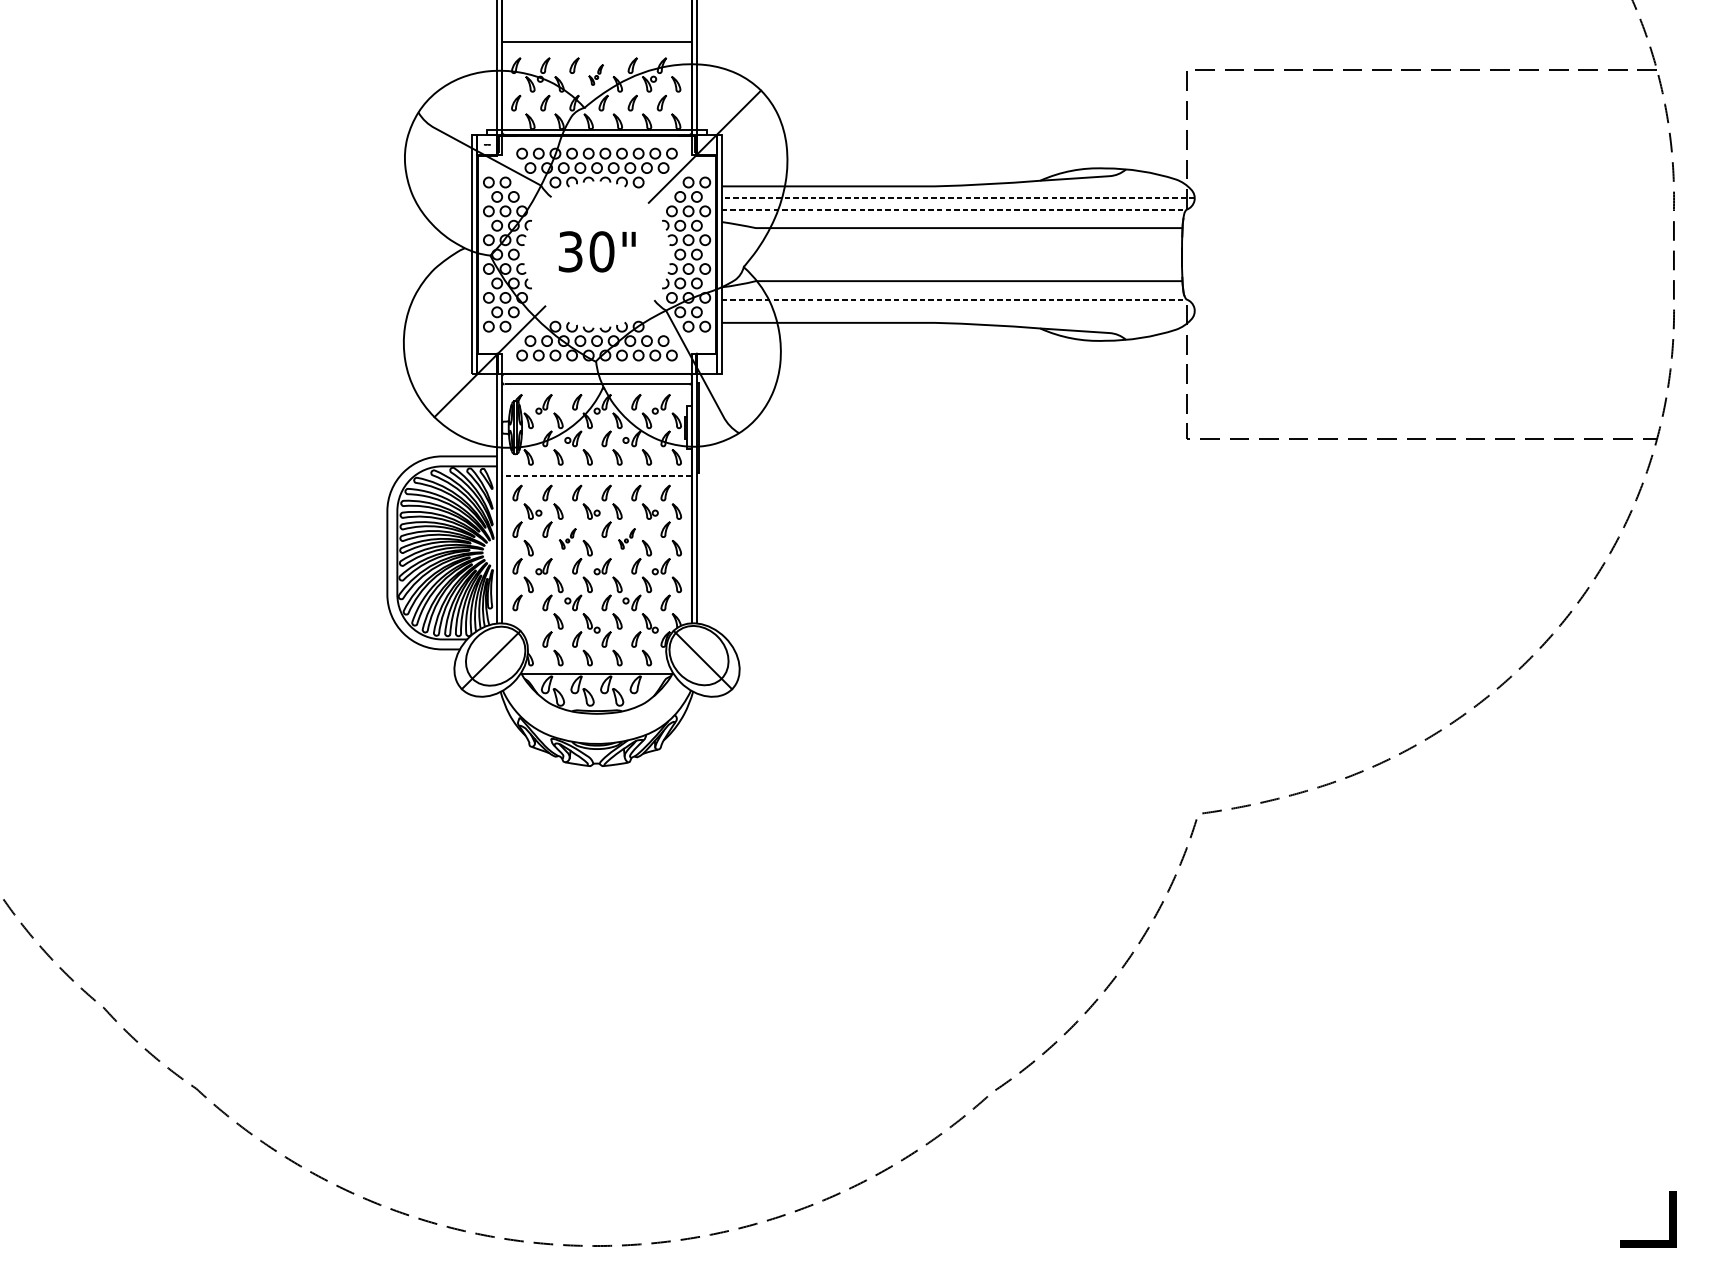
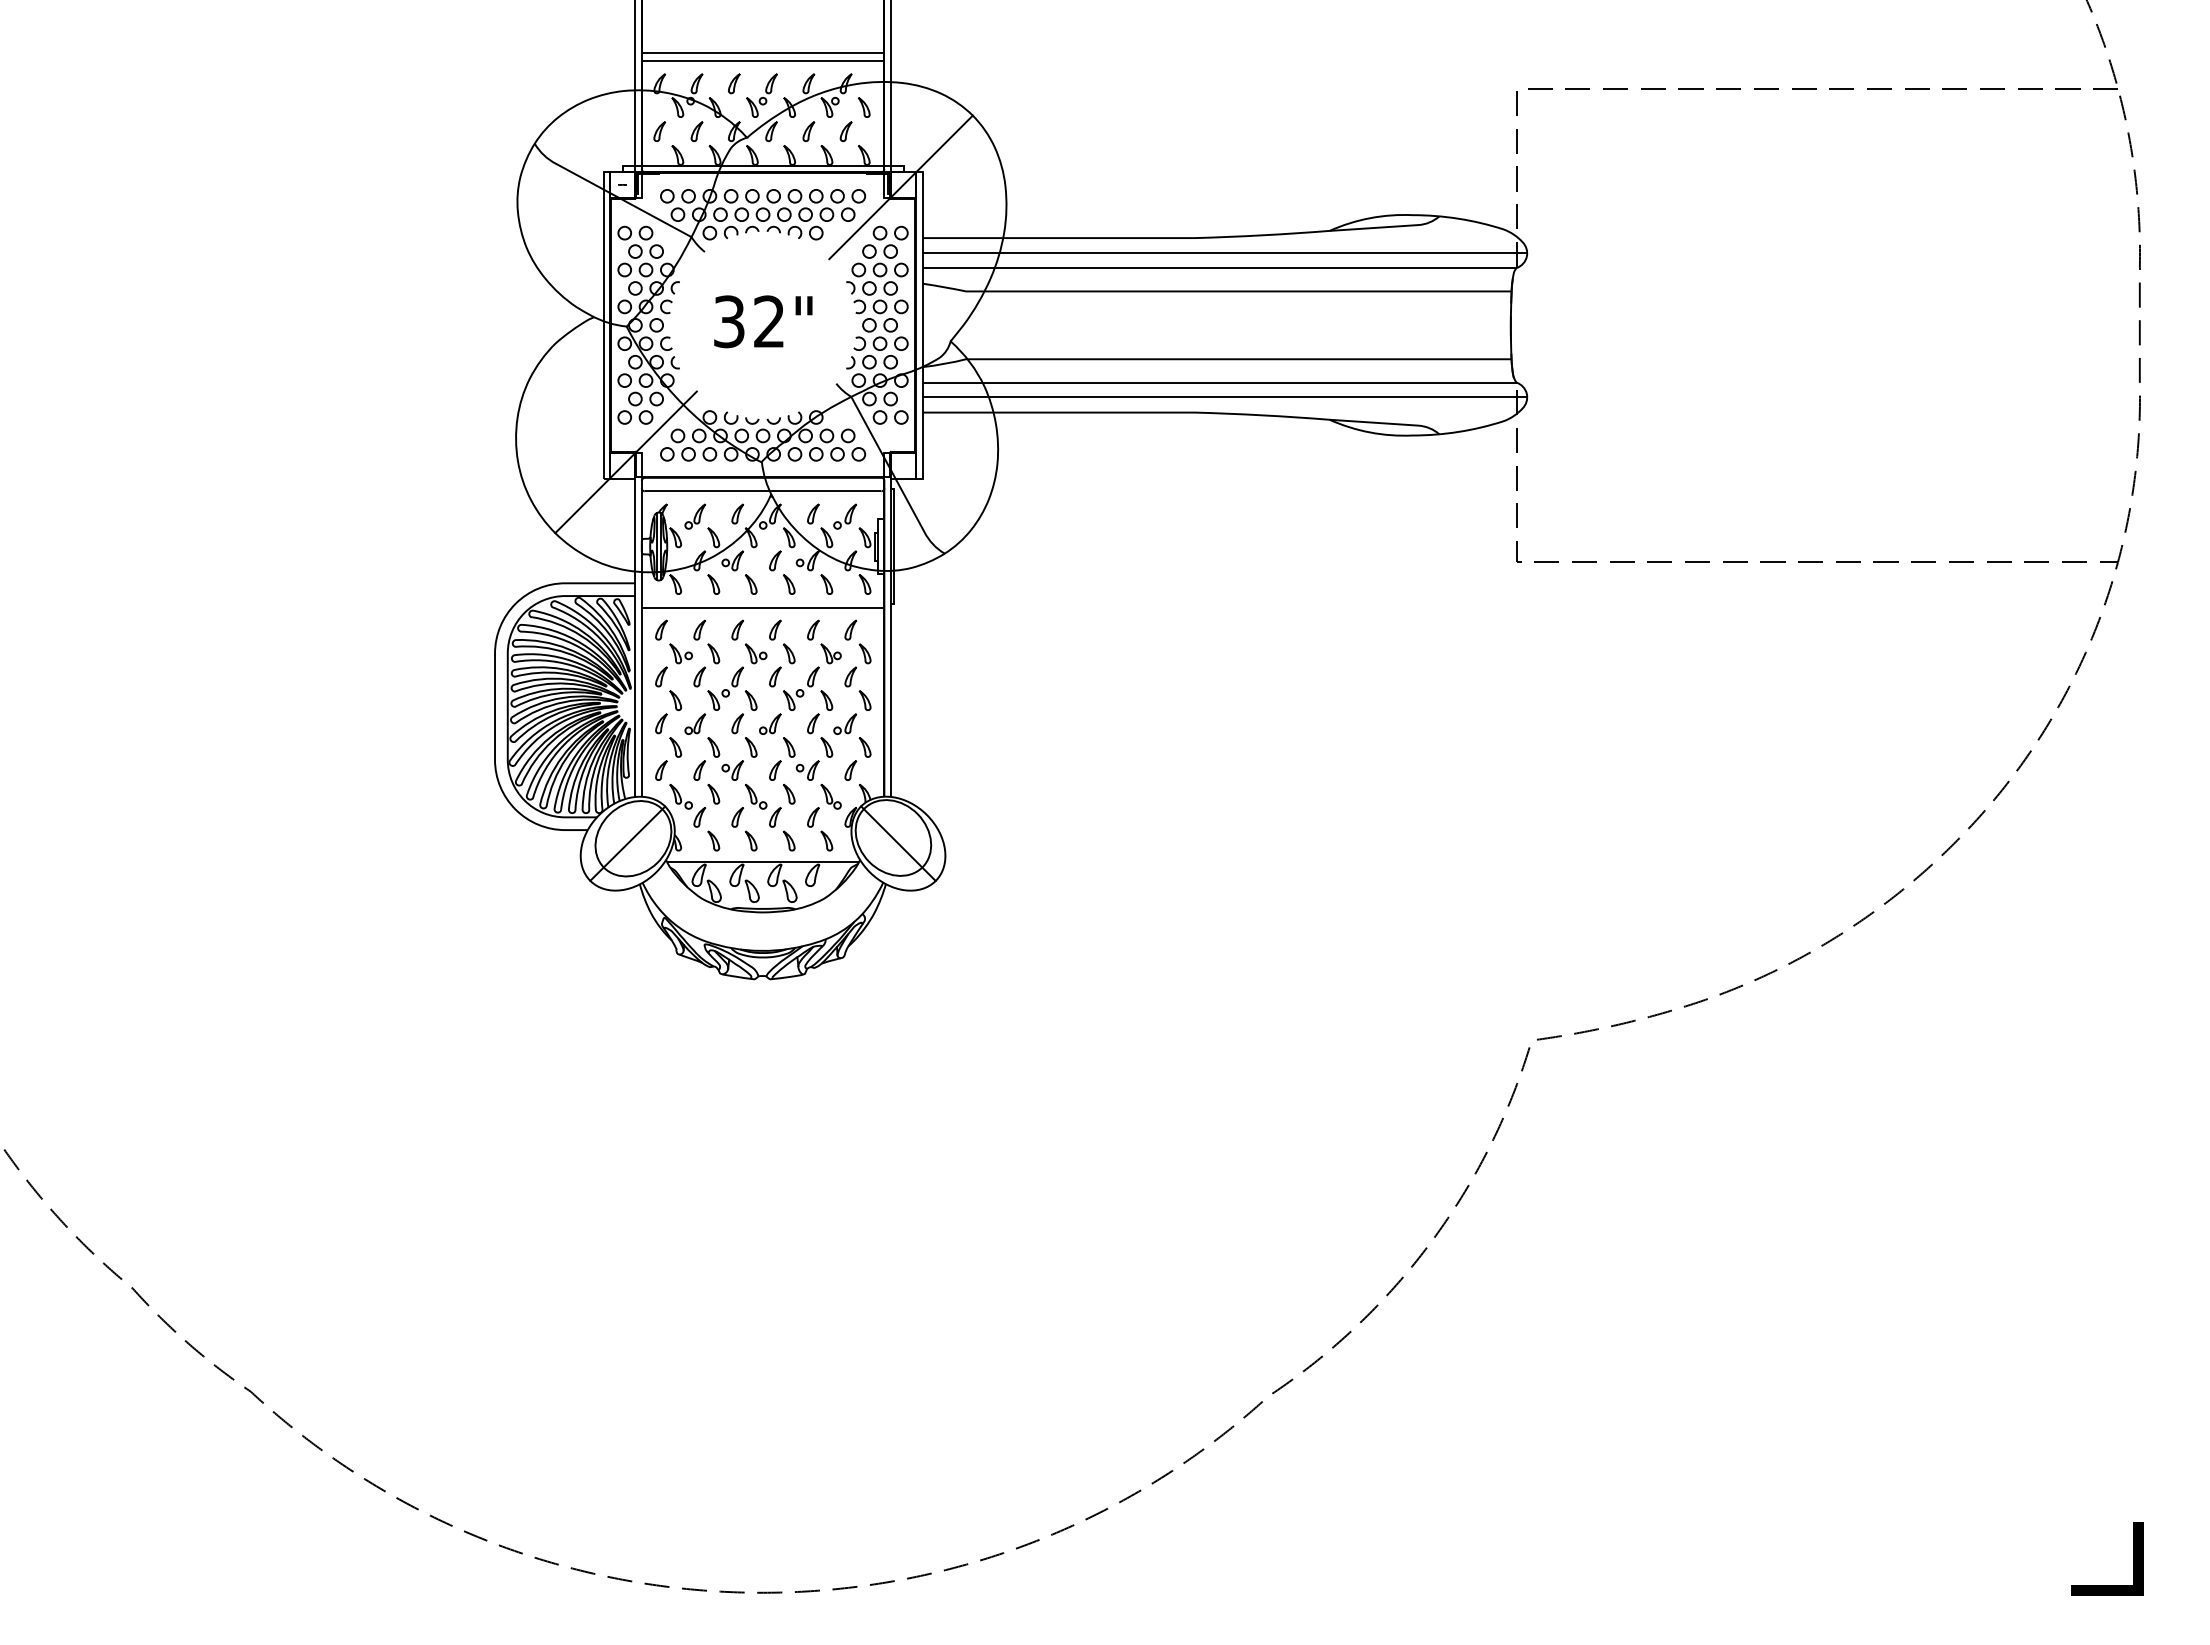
line: (596, 48) -> (762, 61), added
part: (595, 74) -> (761, 95), size x1.67
line: (957, 198) -> (1224, 253), dashed -> solid
line: (954, 209) -> (1220, 267), dashed -> solid
text: (602, 251) -> (769, 321), 30" -> 32"
line: (954, 299) -> (1220, 382), dashed -> solid
line: (957, 311) -> (1224, 397), added
line: (596, 476) -> (762, 608), dashed -> solid
part: (567, 538) -> (725, 688), size x1.67
part: (627, 538) -> (801, 688), size x1.67
part: (532, 623) -> (680, 796), added

